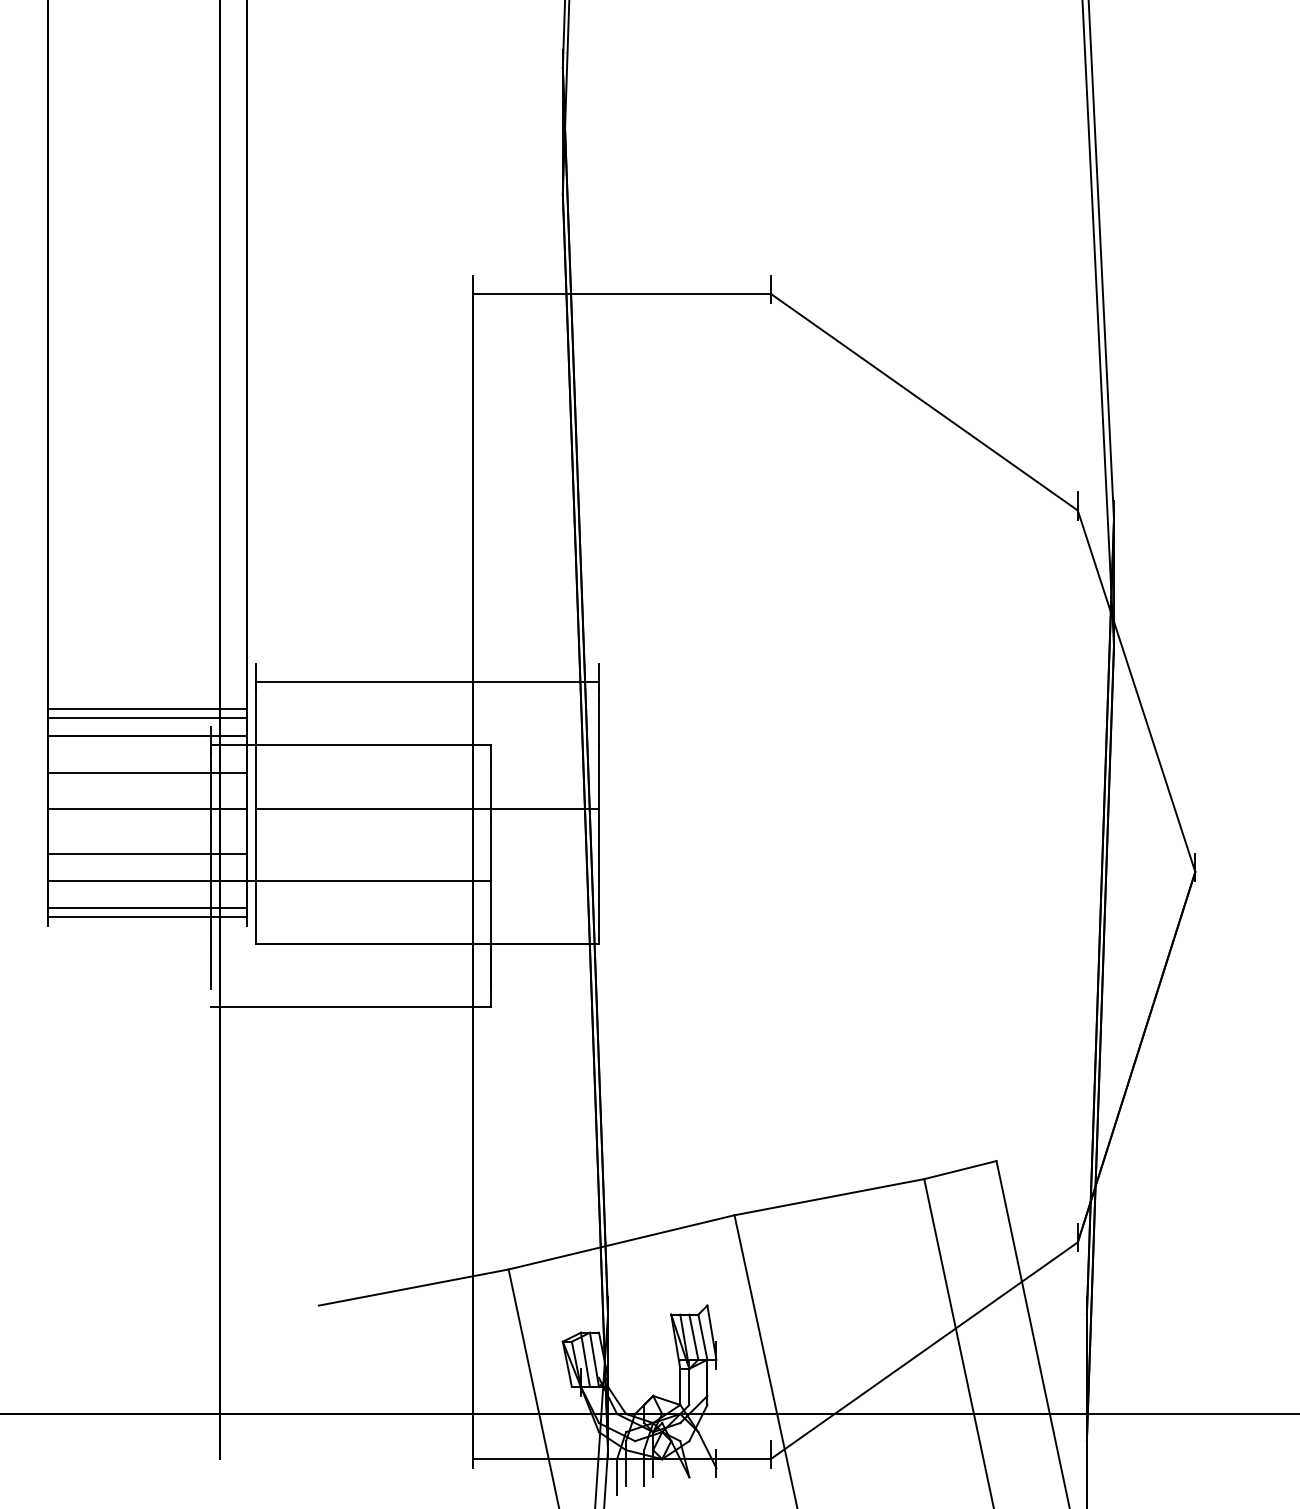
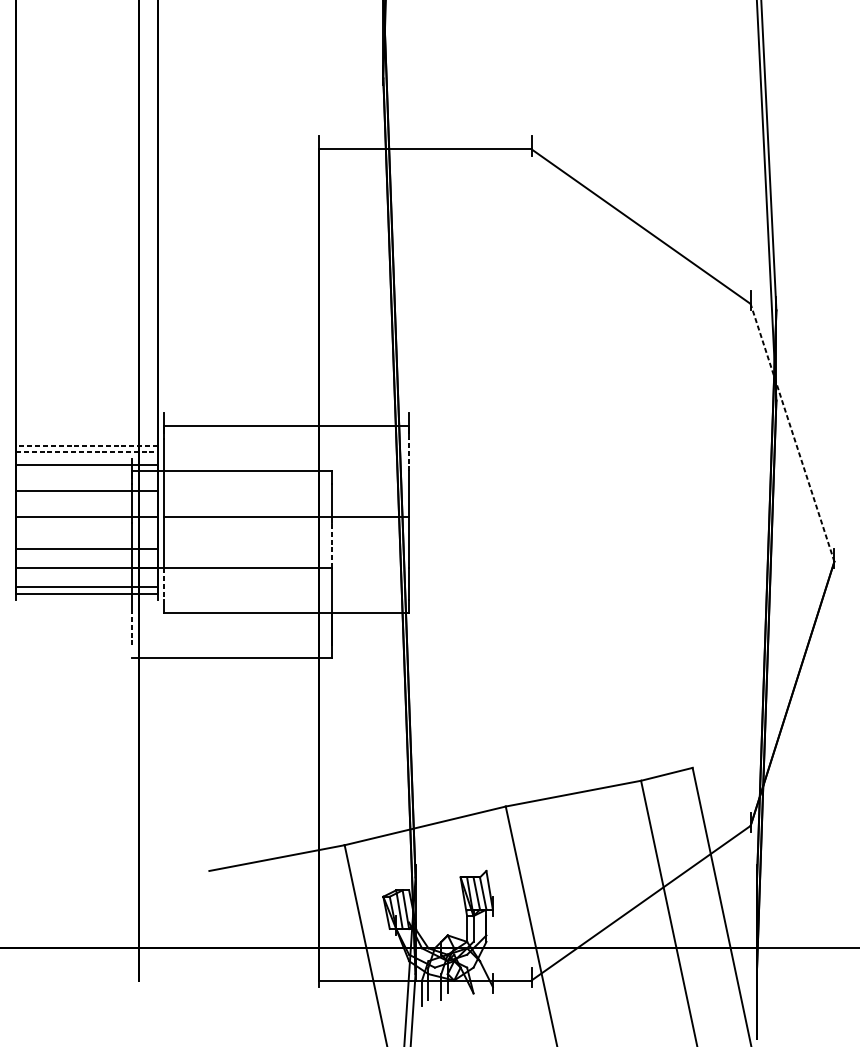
line: (1136, 690) -> (792, 432), solid -> dashed
line: (146, 709) -> (86, 445), solid -> dashed
line: (147, 718) -> (87, 452), solid -> dashed
line: (599, 722) -> (409, 455), solid -> dashed
line: (490, 849) -> (331, 545), solid -> dashed
line: (255, 903) -> (164, 584), solid -> dashed
line: (210, 966) -> (132, 629), solid -> dashed

